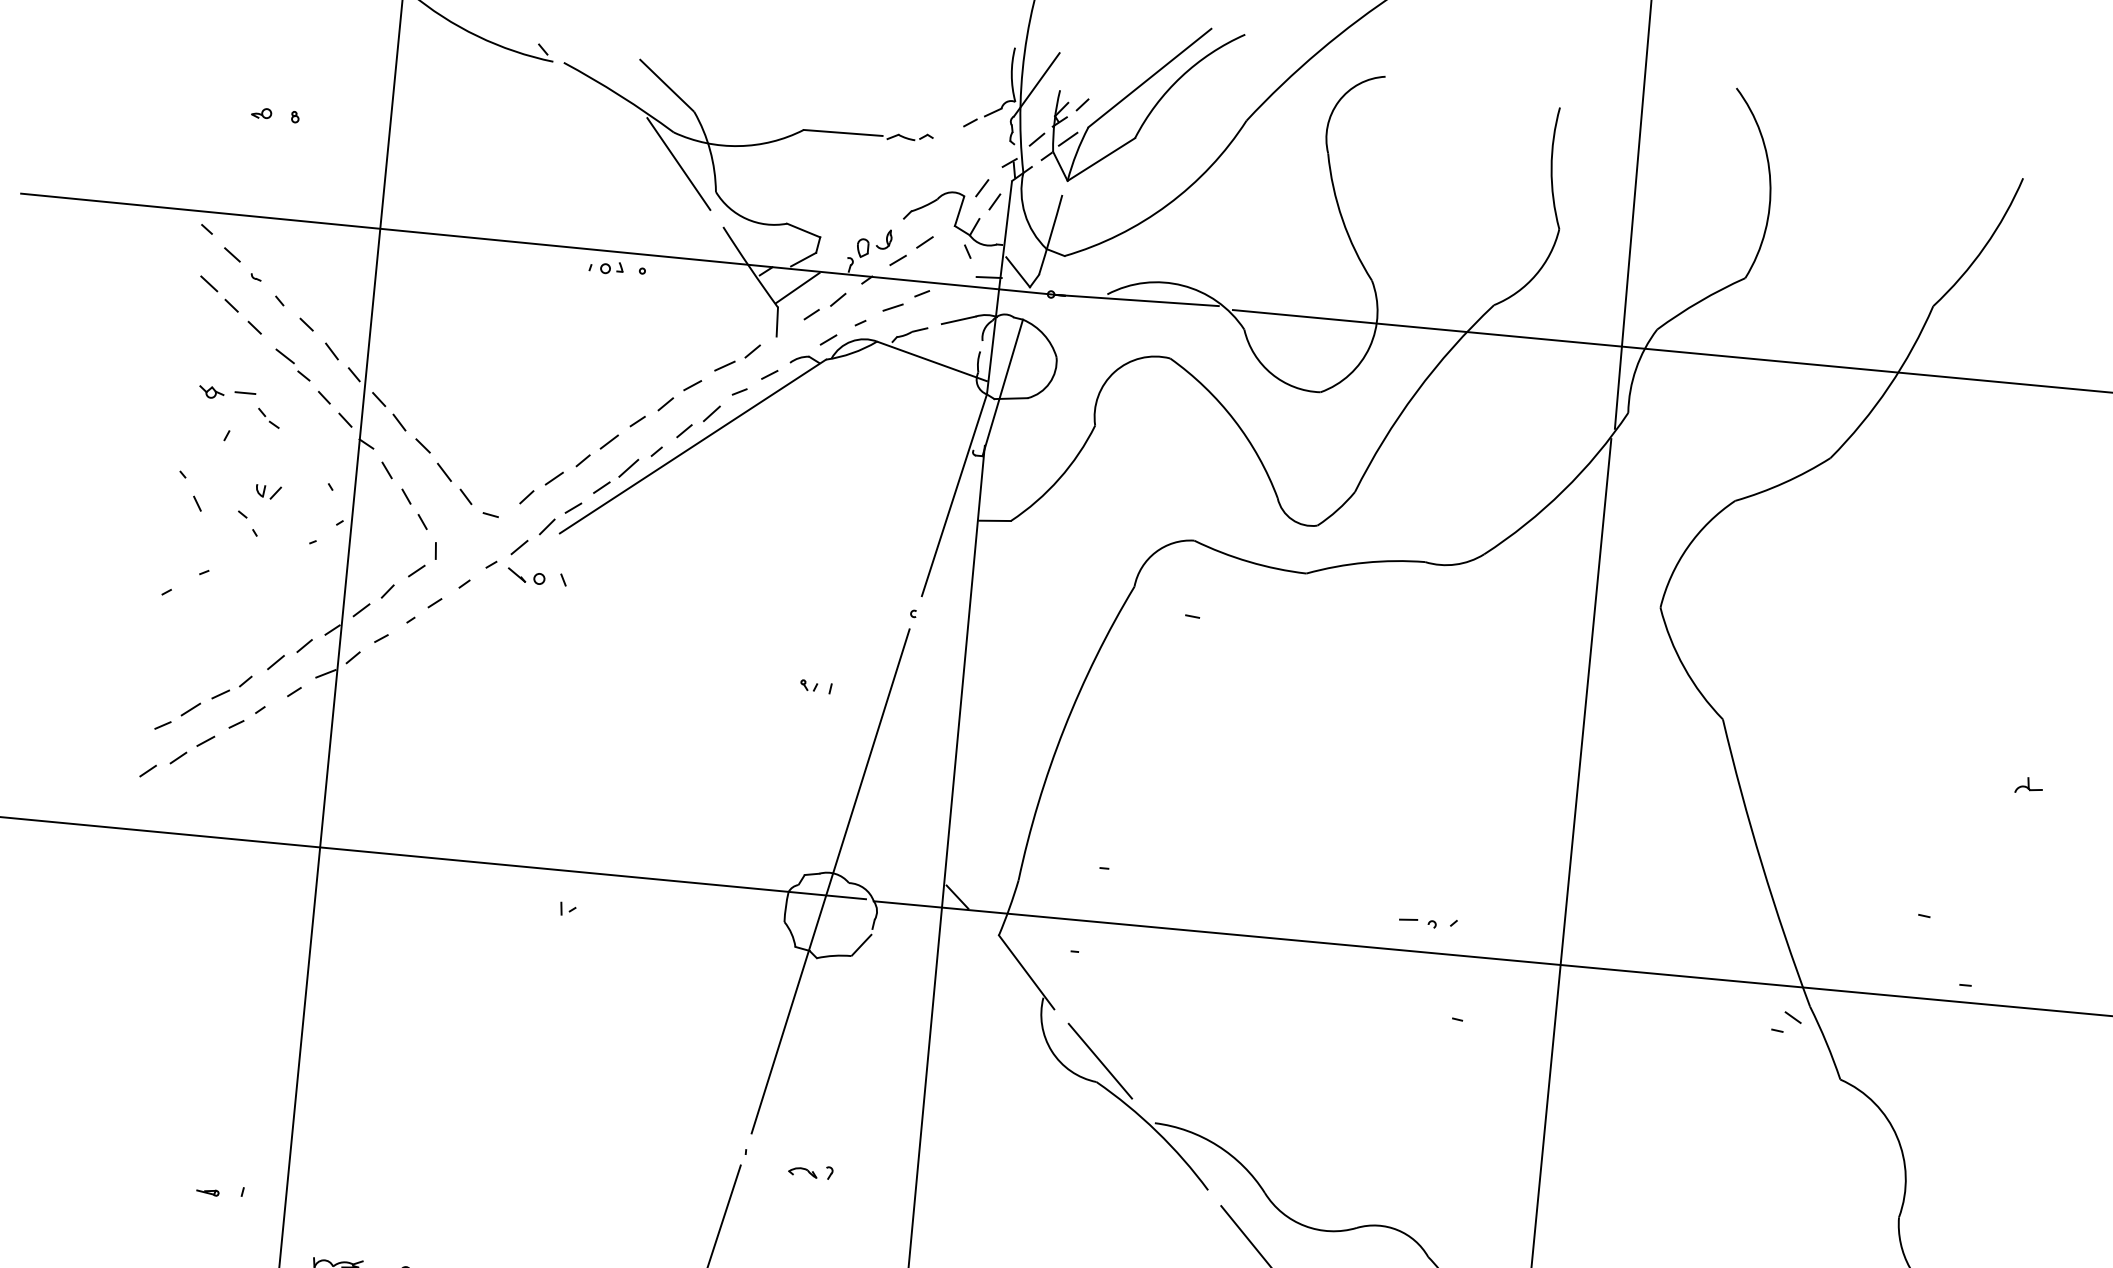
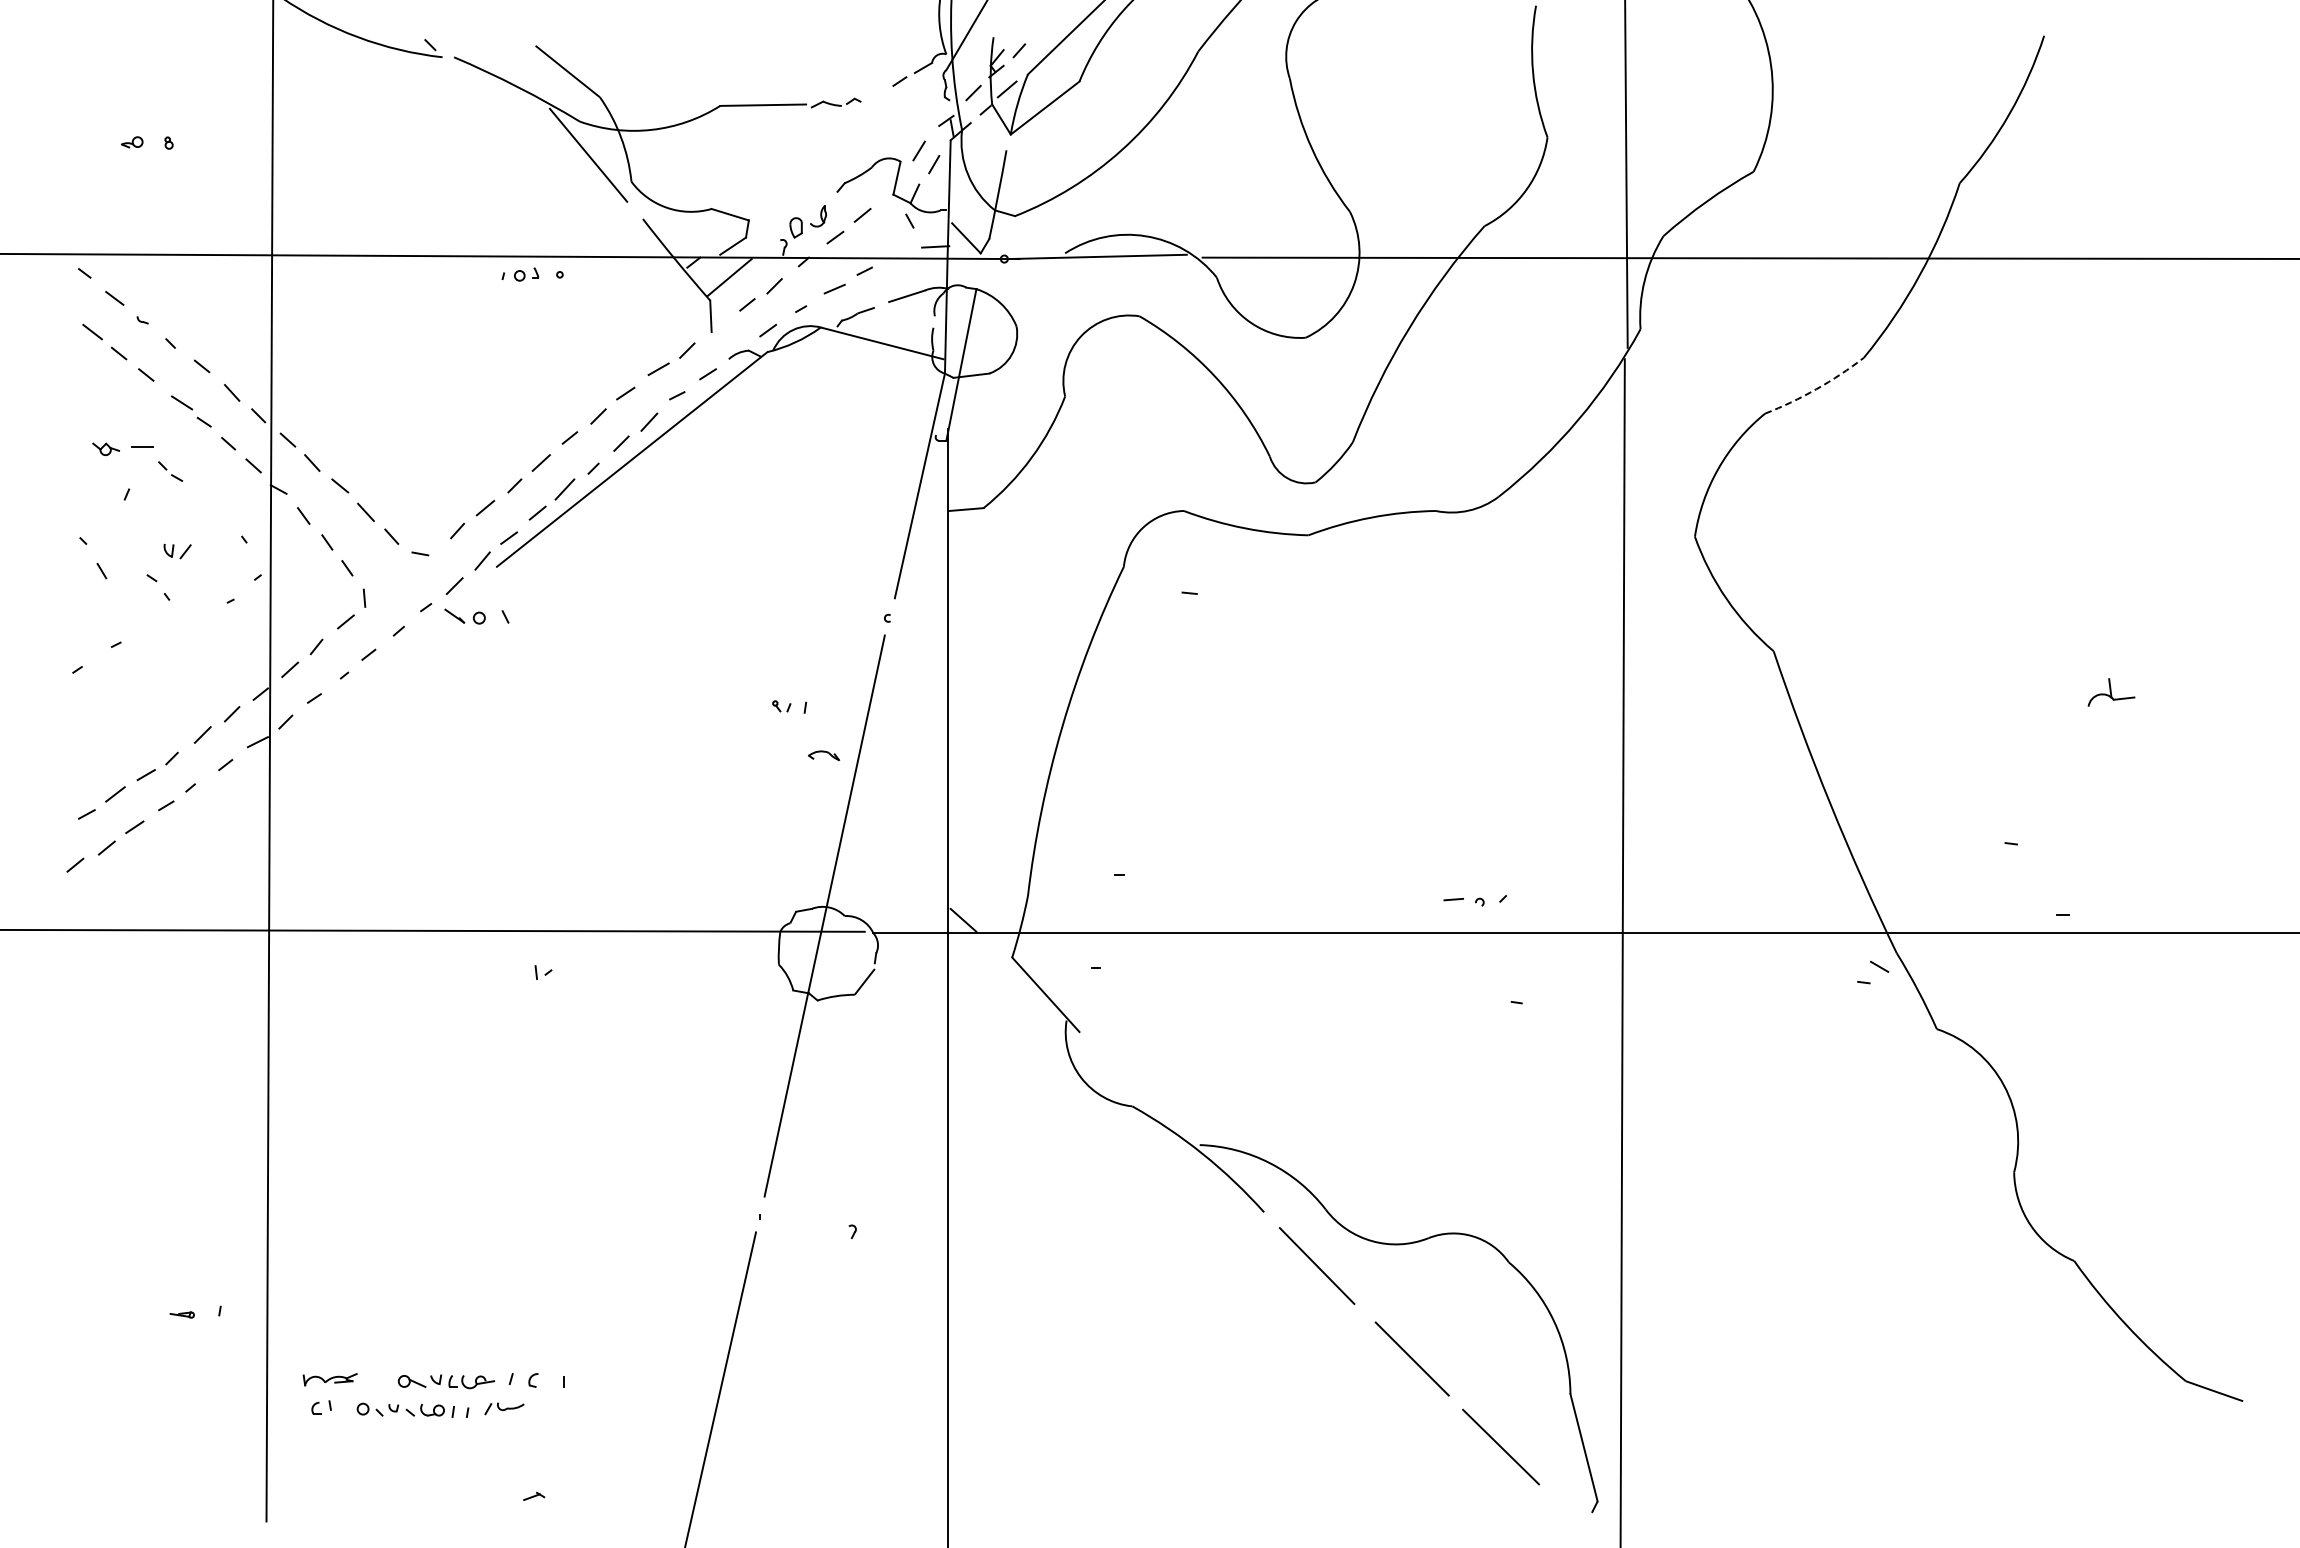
arc: (1784, 483) -> (1816, 389), solid -> dashed
part: (2029, 785) -> (2111, 692), size x1.6
line: (1100, 1061) -> (1134, 1083), removed
part: (803, 1172) -> (824, 755), moved

